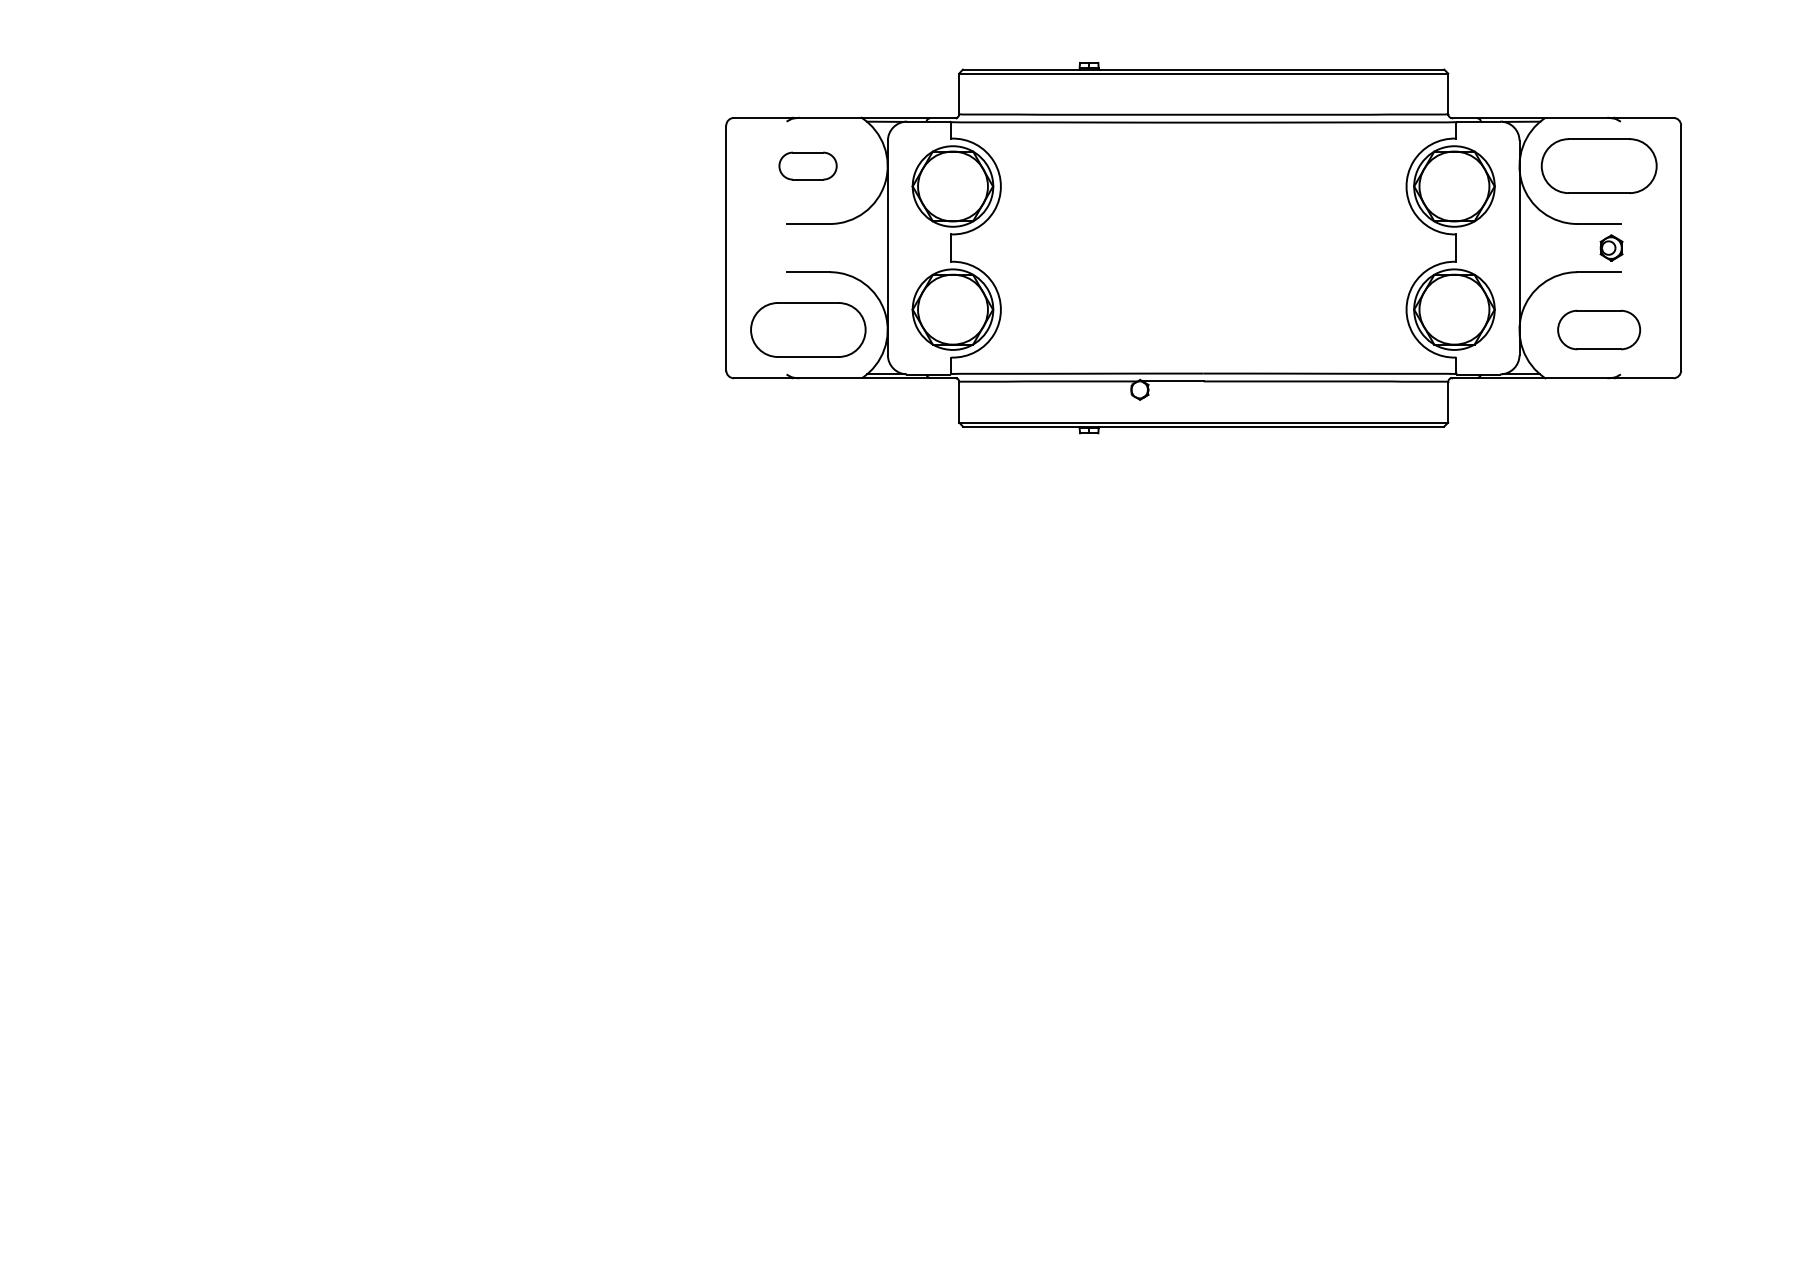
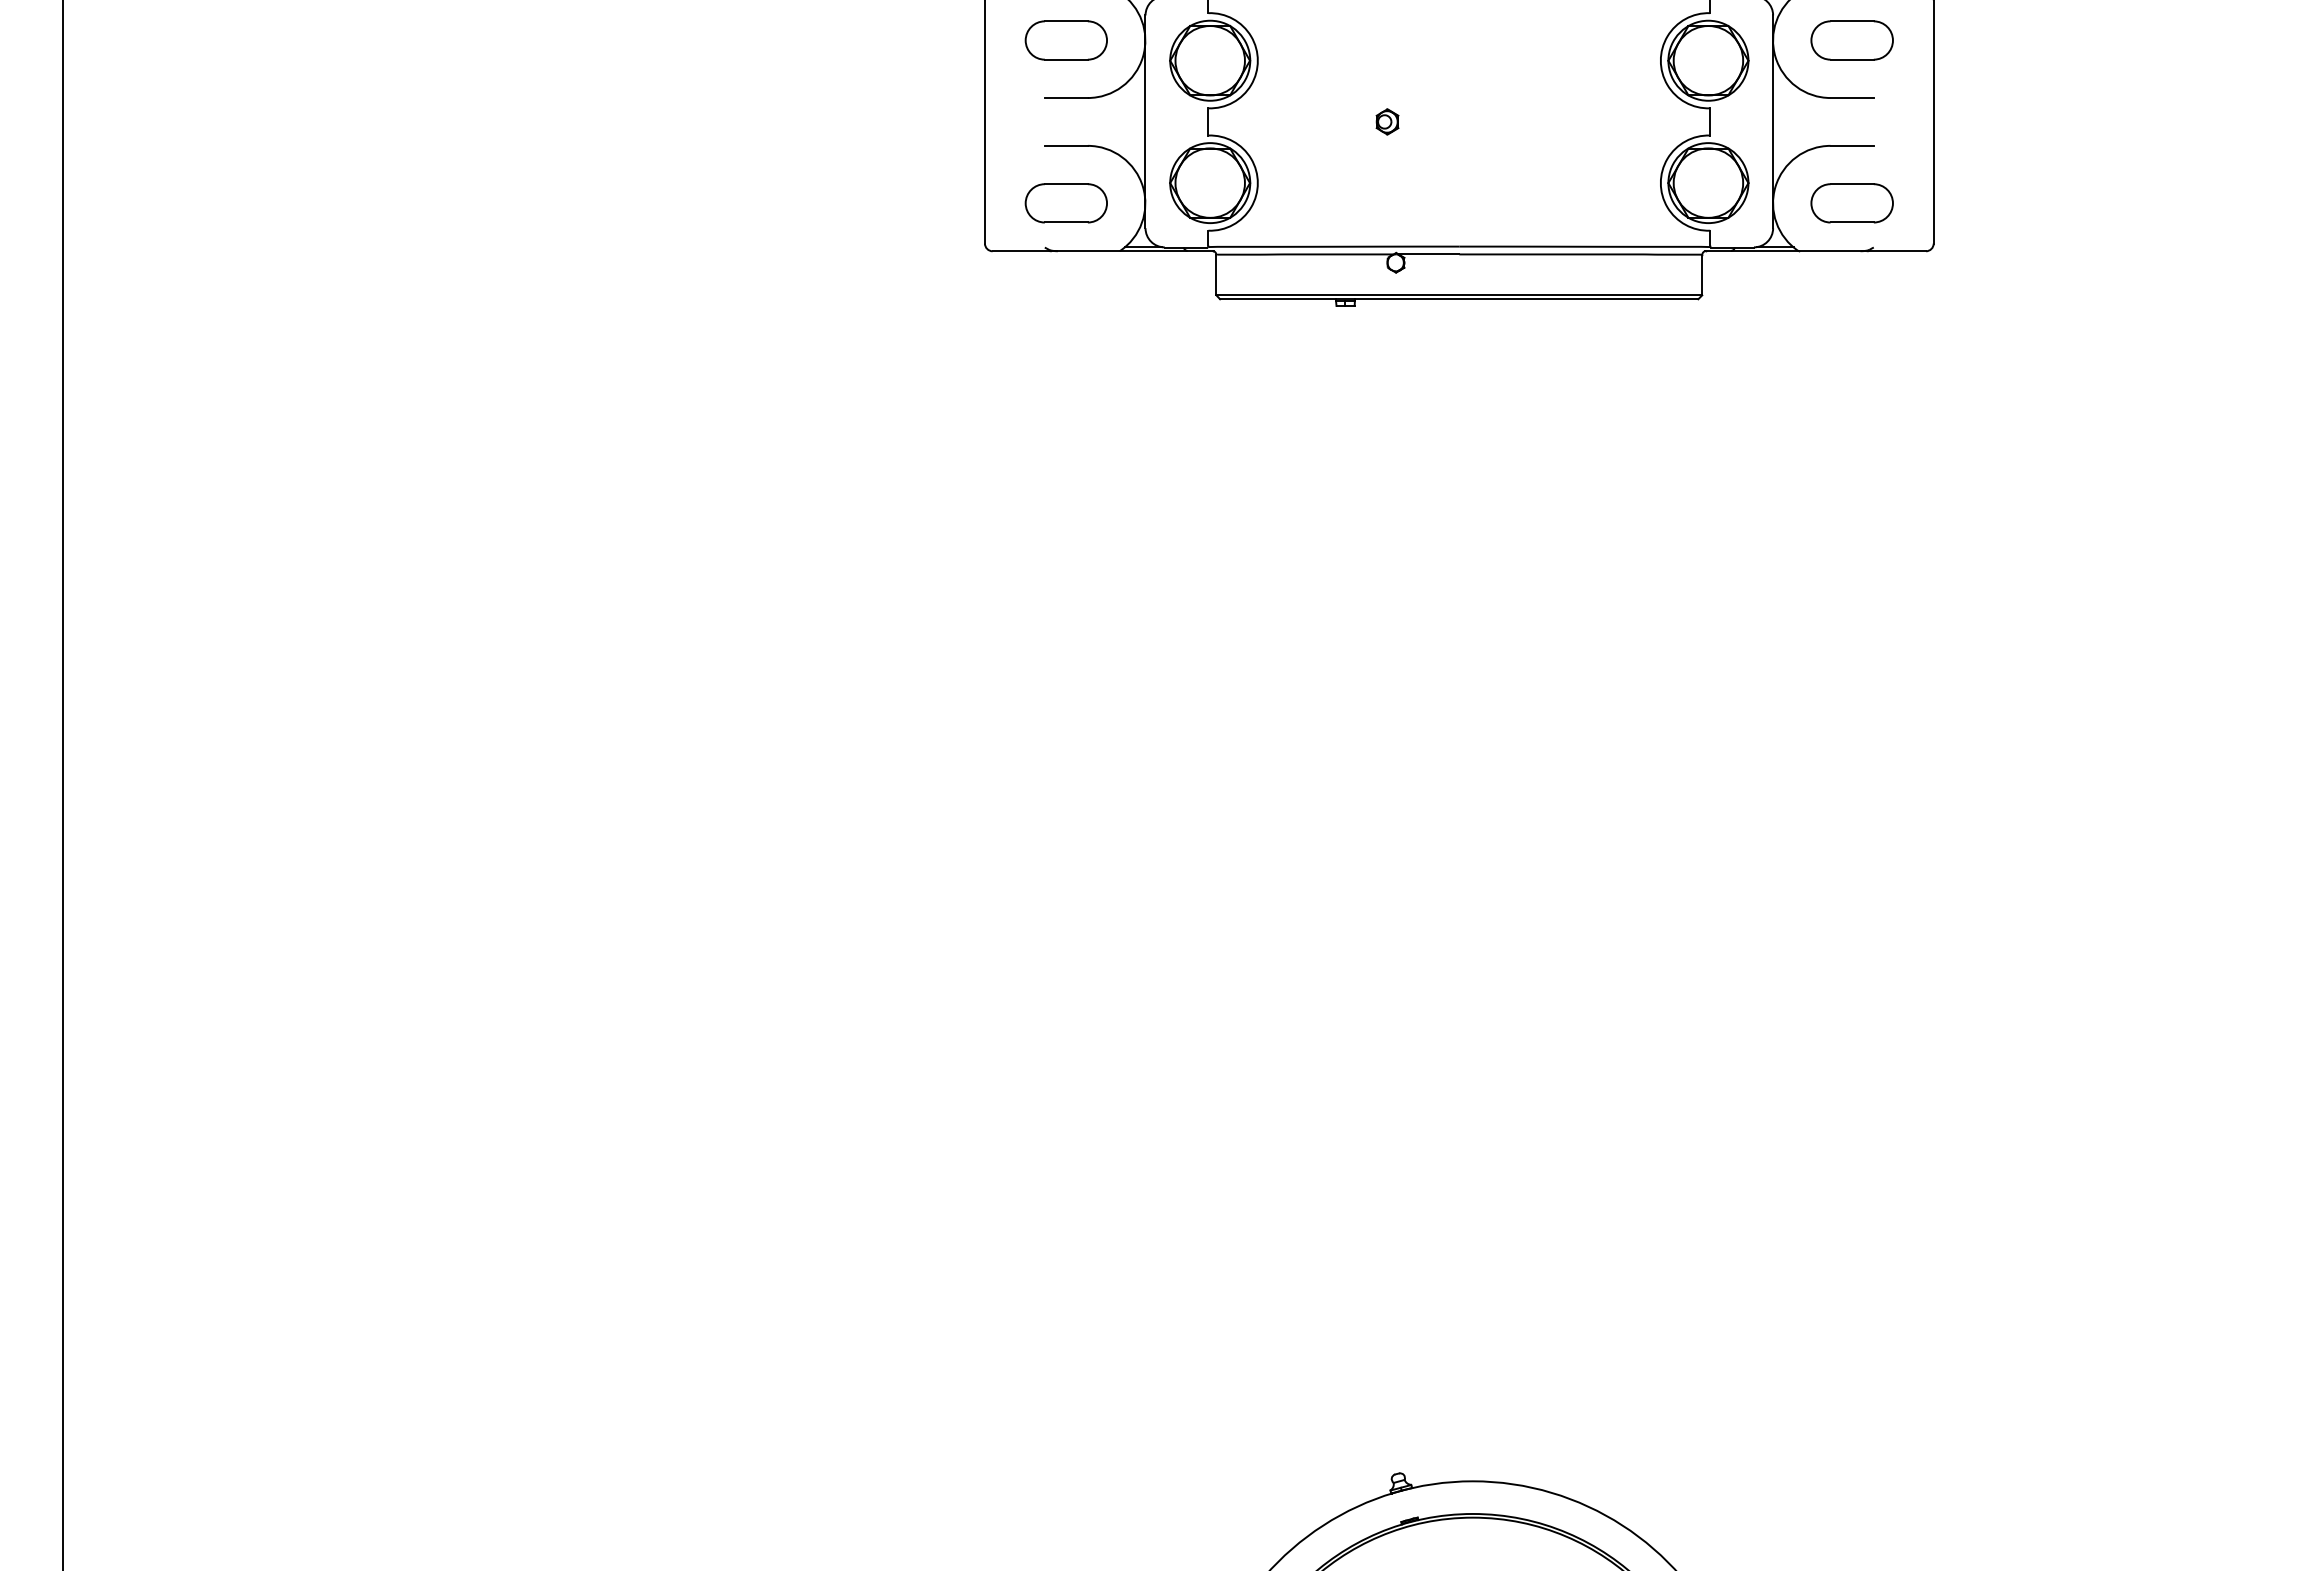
part: (807, 166) -> (1065, 40), size x1.43
part: (1598, 166) -> (1851, 40), size x0.71
part: (1611, 247) -> (1387, 121), moved
part: (807, 330) -> (1065, 203), size x0.71

